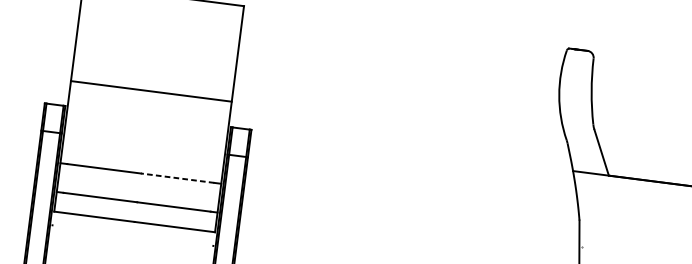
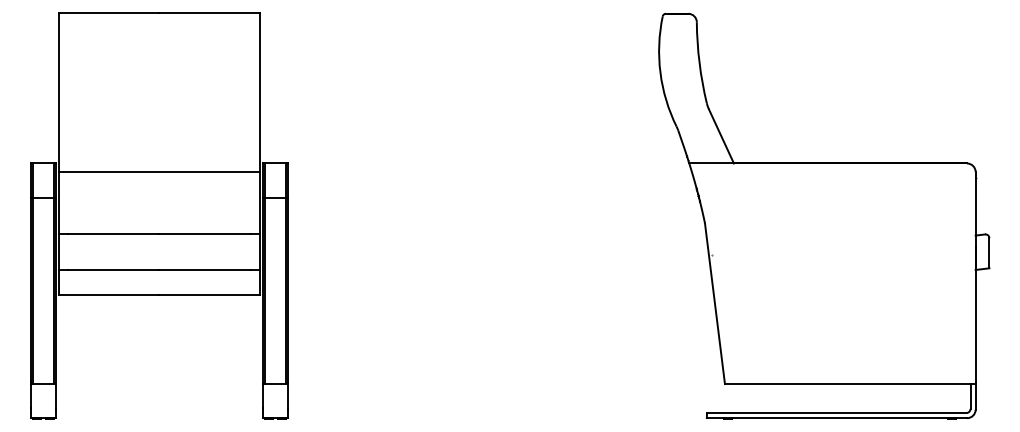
line: (151, 91) -> (159, 172), moved
line: (177, 178) -> (205, 234), dashed -> solid

